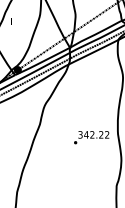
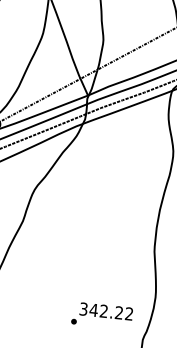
text: (91, 137) -> (101, 315), moved

